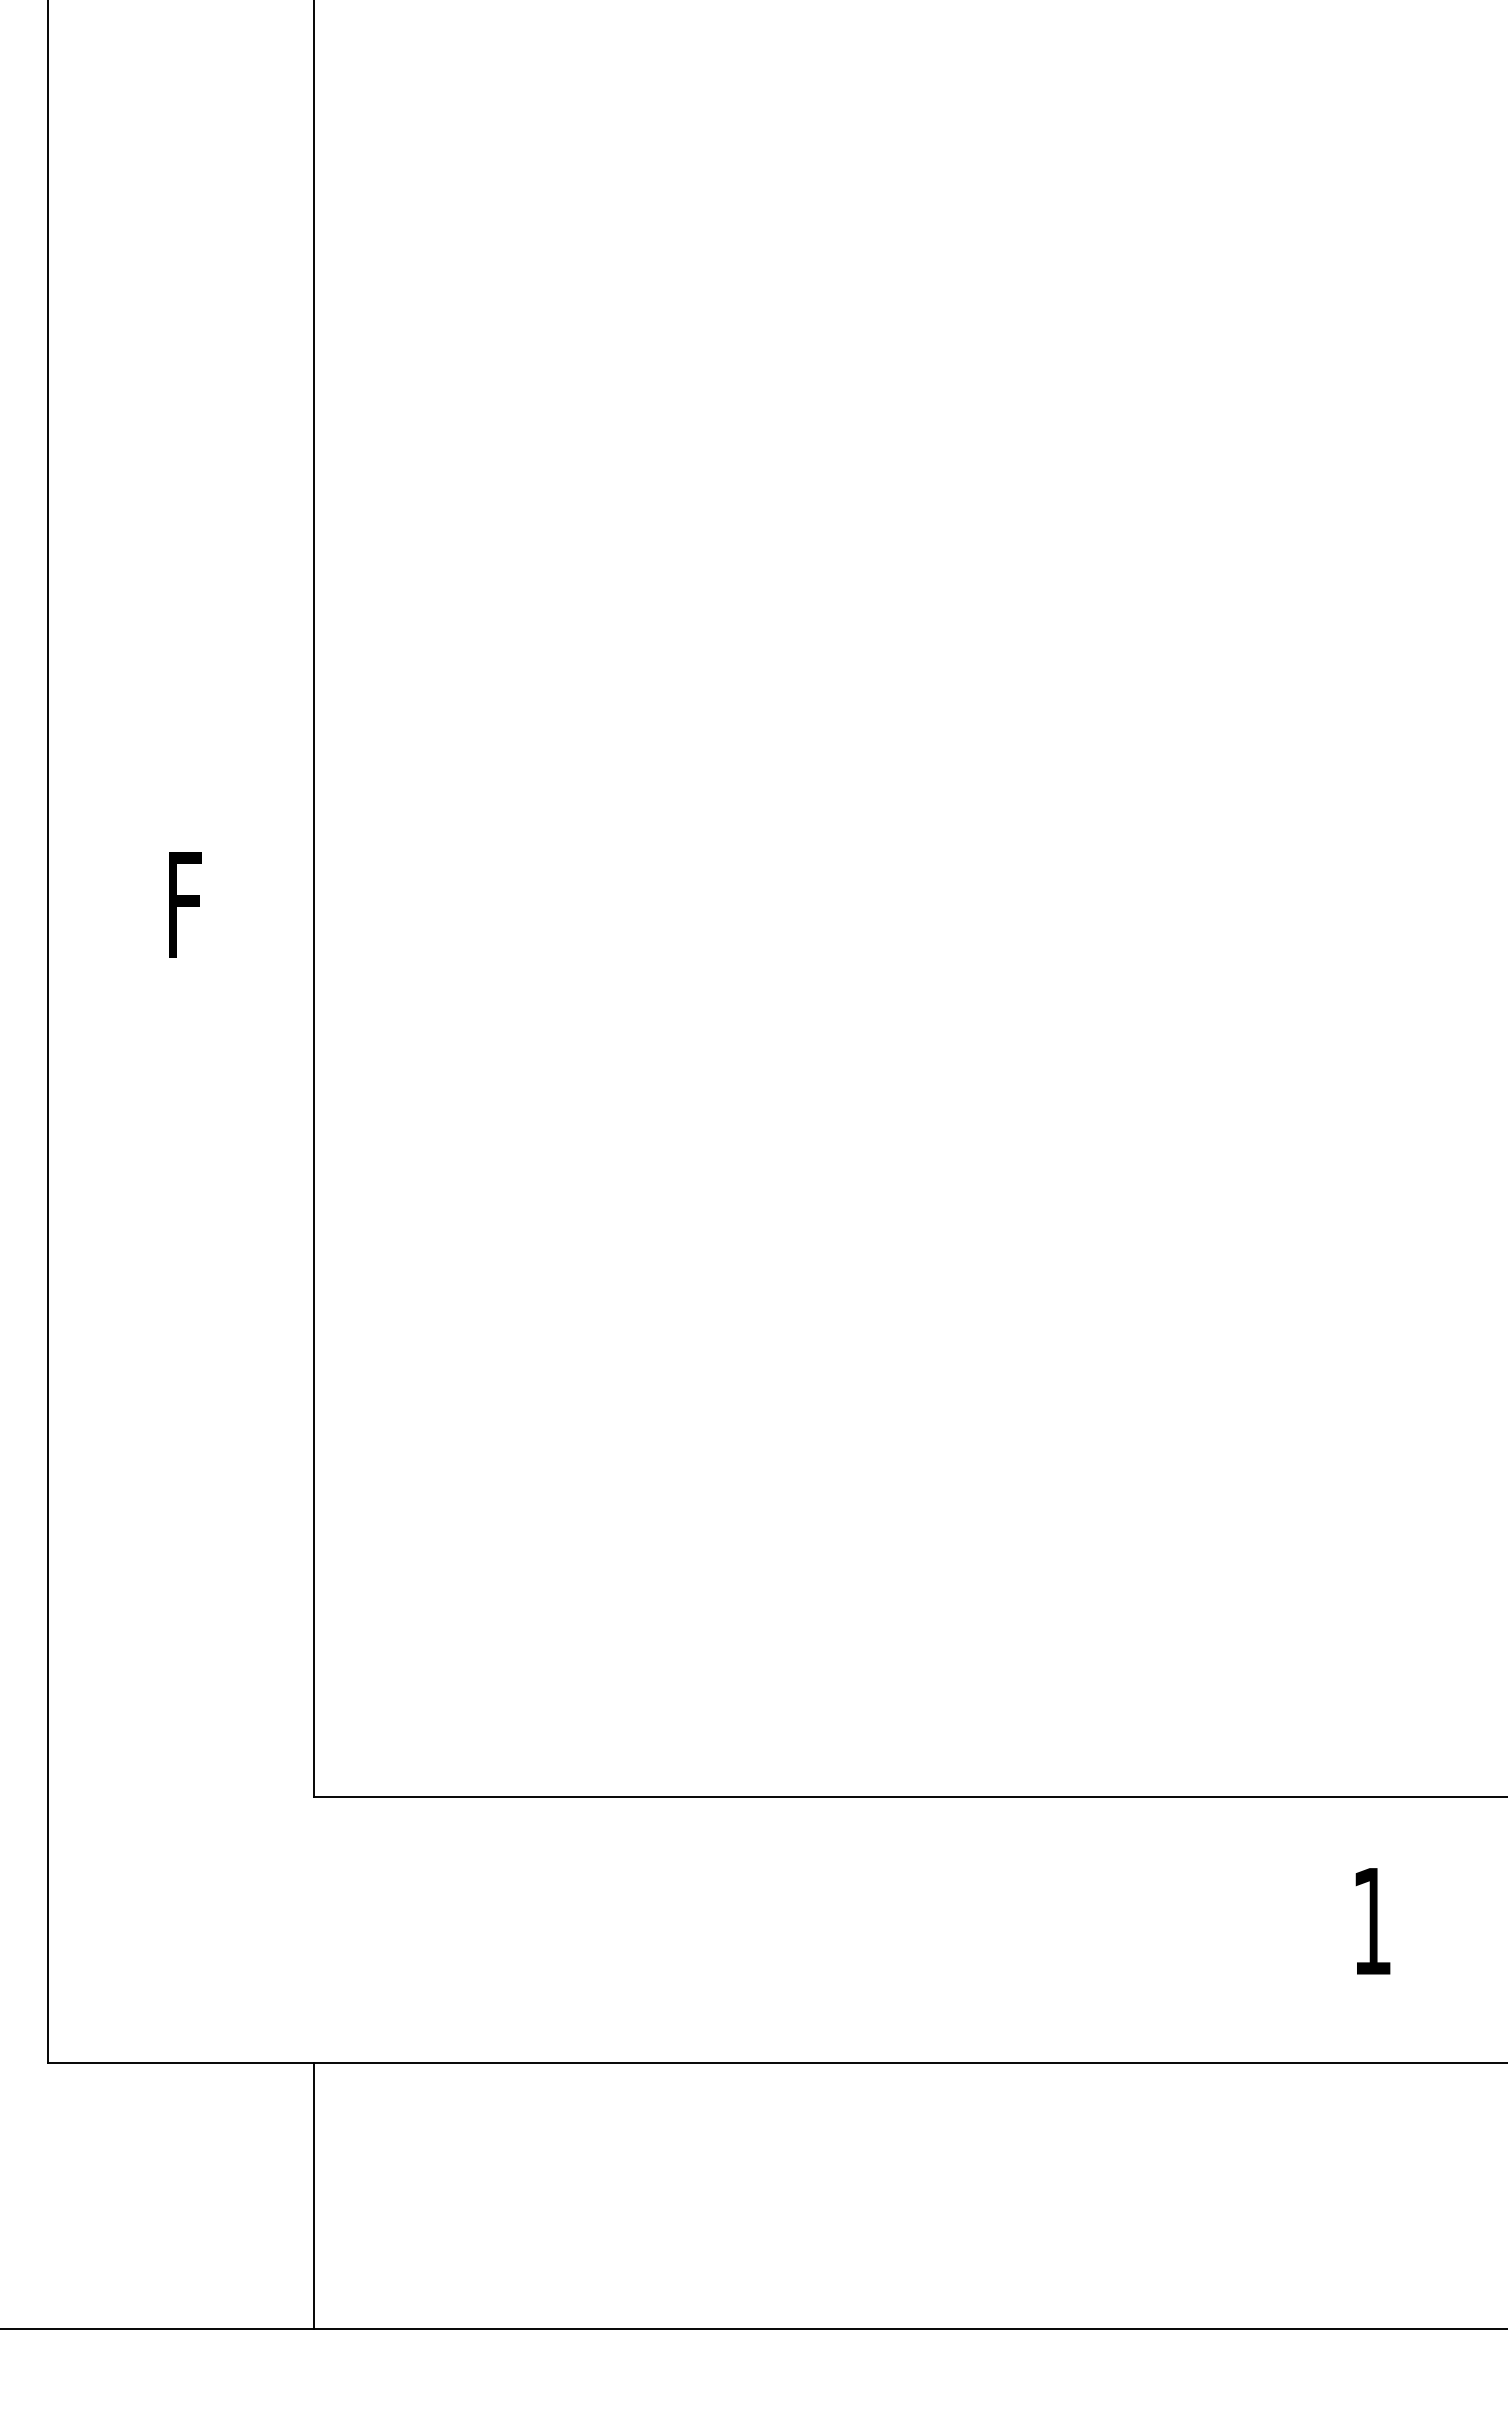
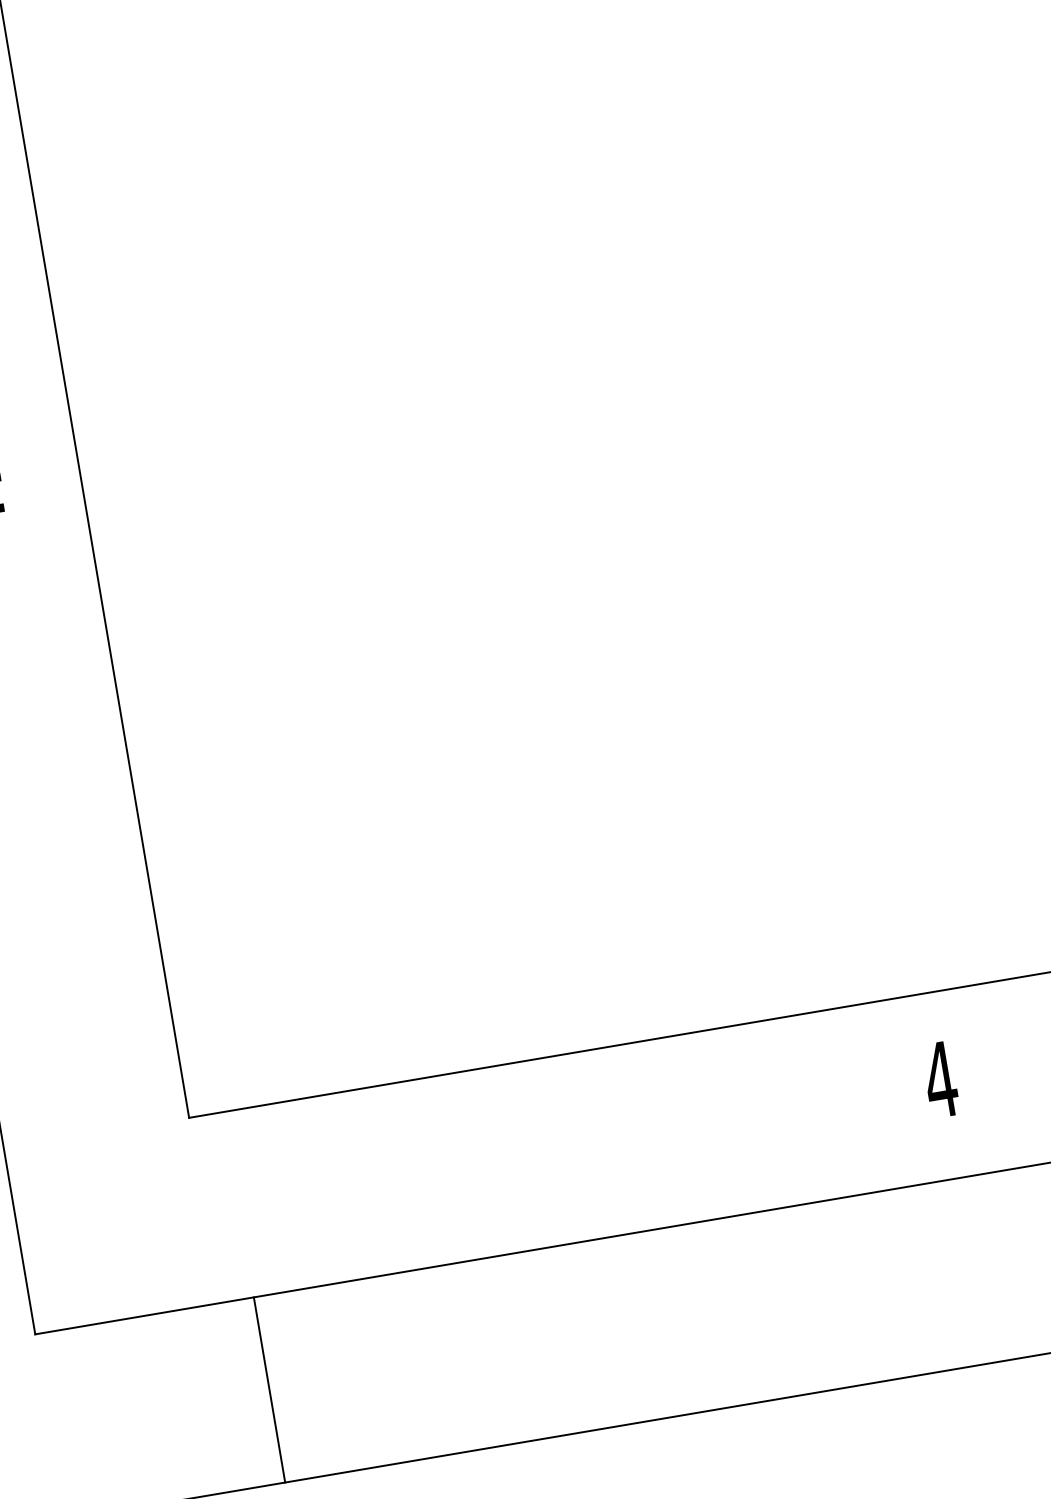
text: (1372, 1921) -> (940, 1079), 1 -> 4
line: (313, 2195) -> (269, 1389), moved

